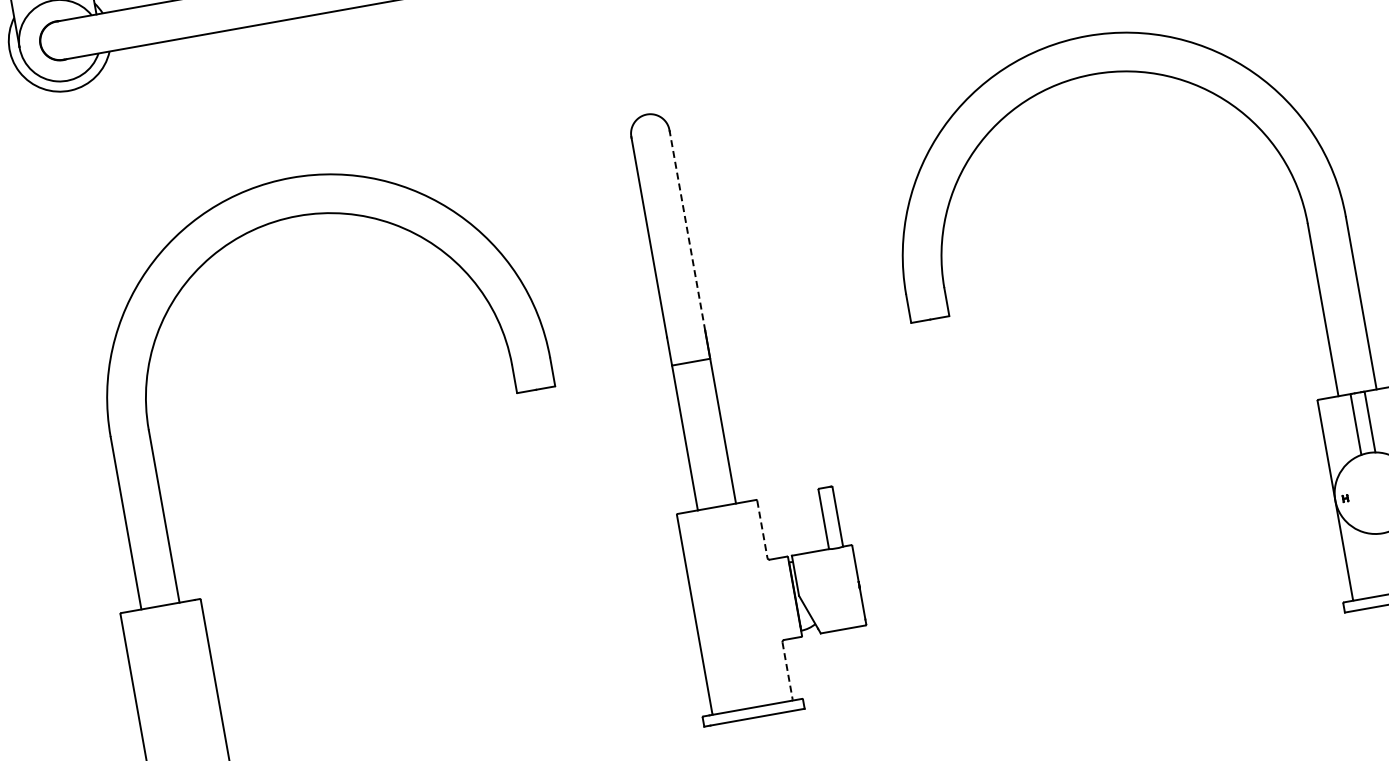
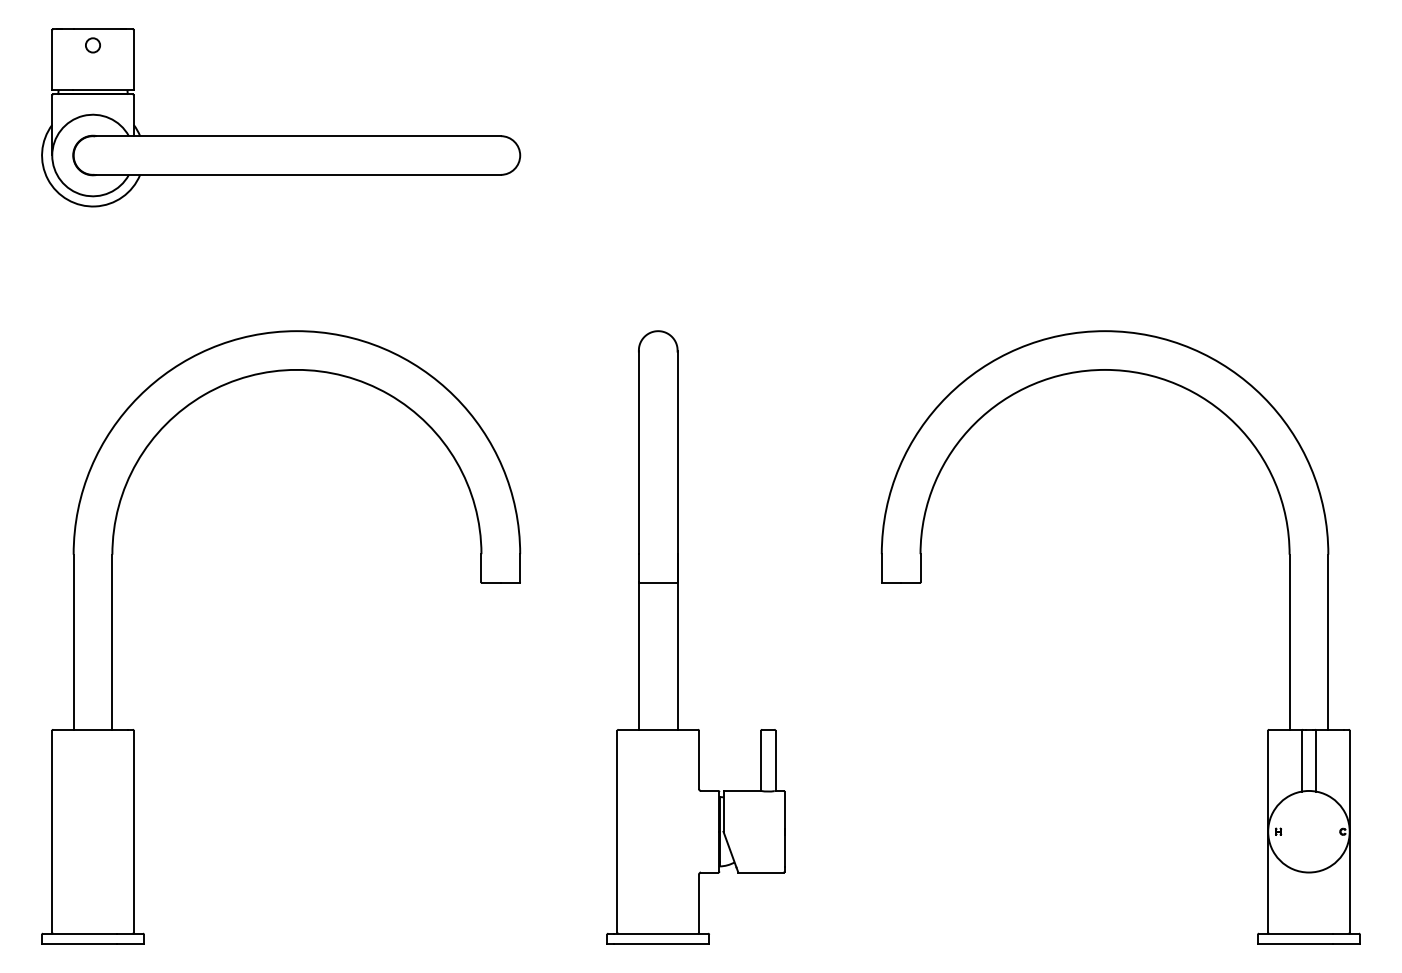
line: (687, 230) -> (677, 452), dashed -> solid
line: (762, 529) -> (699, 760), dashed -> solid
line: (788, 671) -> (699, 904), dashed -> solid

